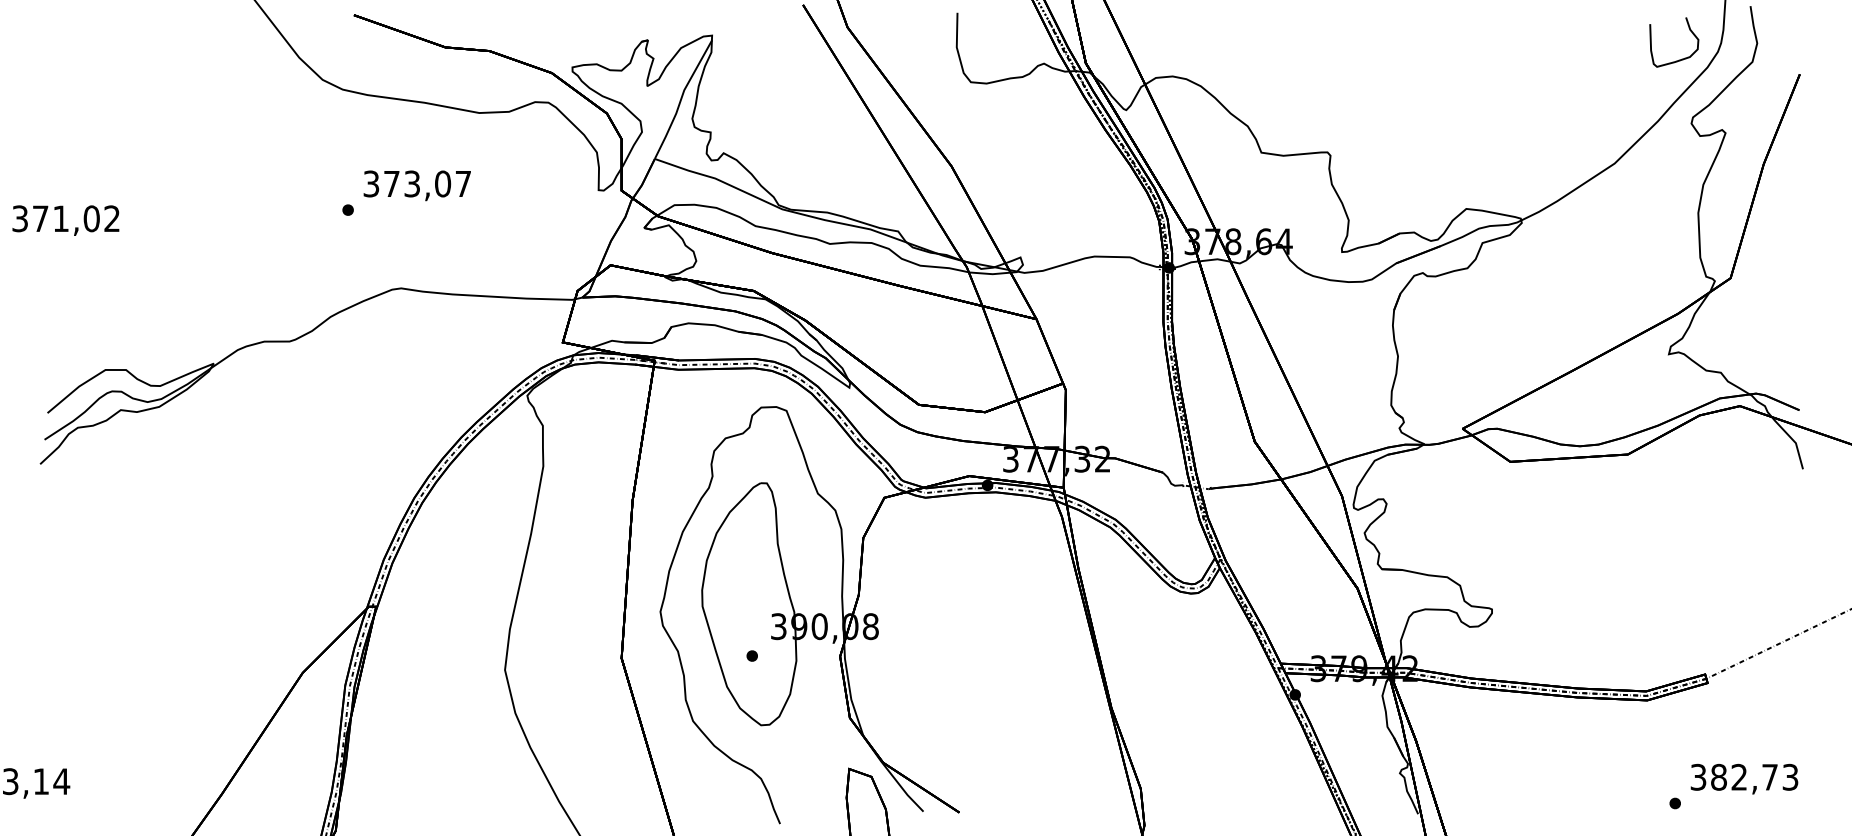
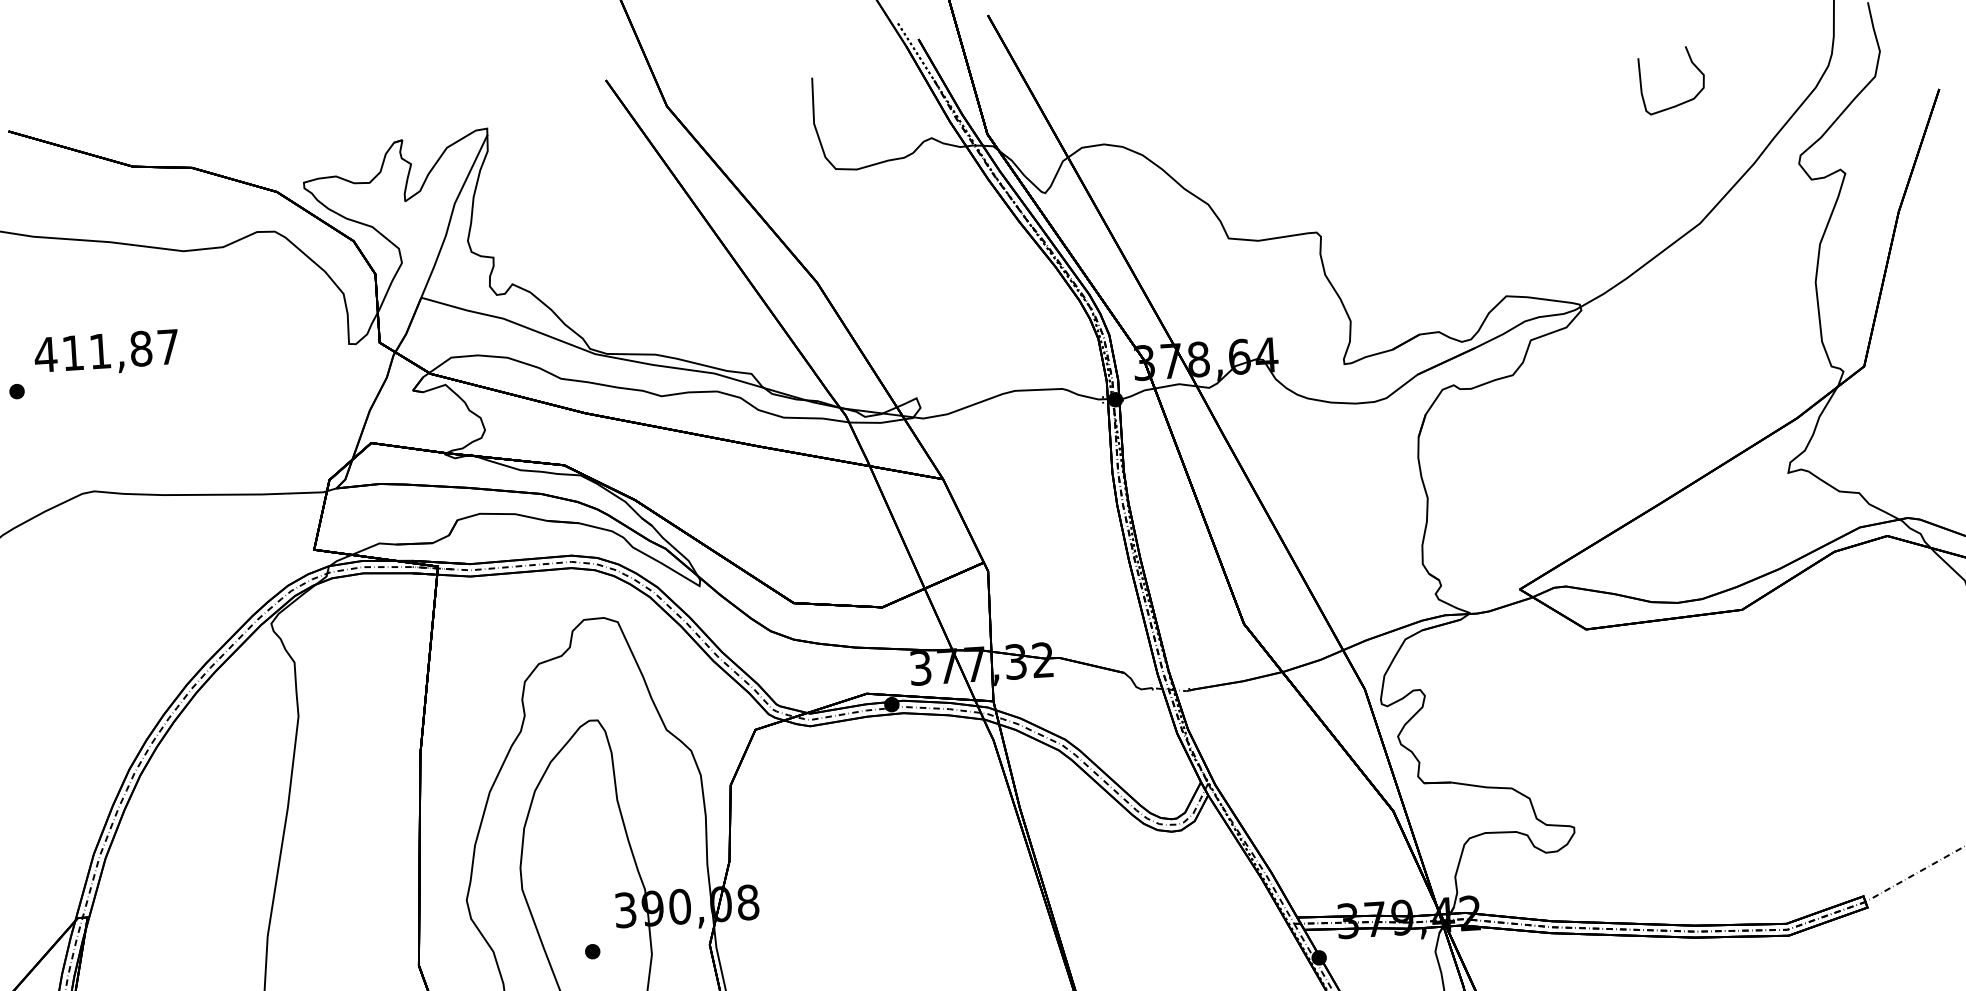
curve: (1679, 59) -> (1680, 102), moved
text: (406, 183) -> (92, 351), 373,07 -> 411,87

